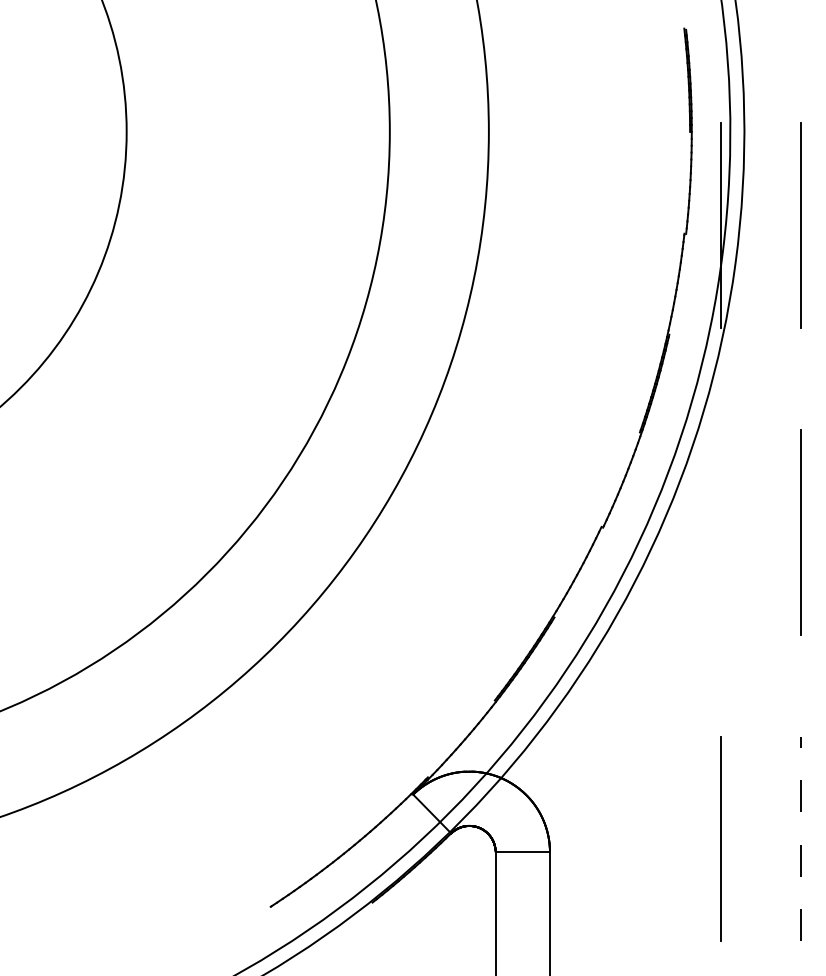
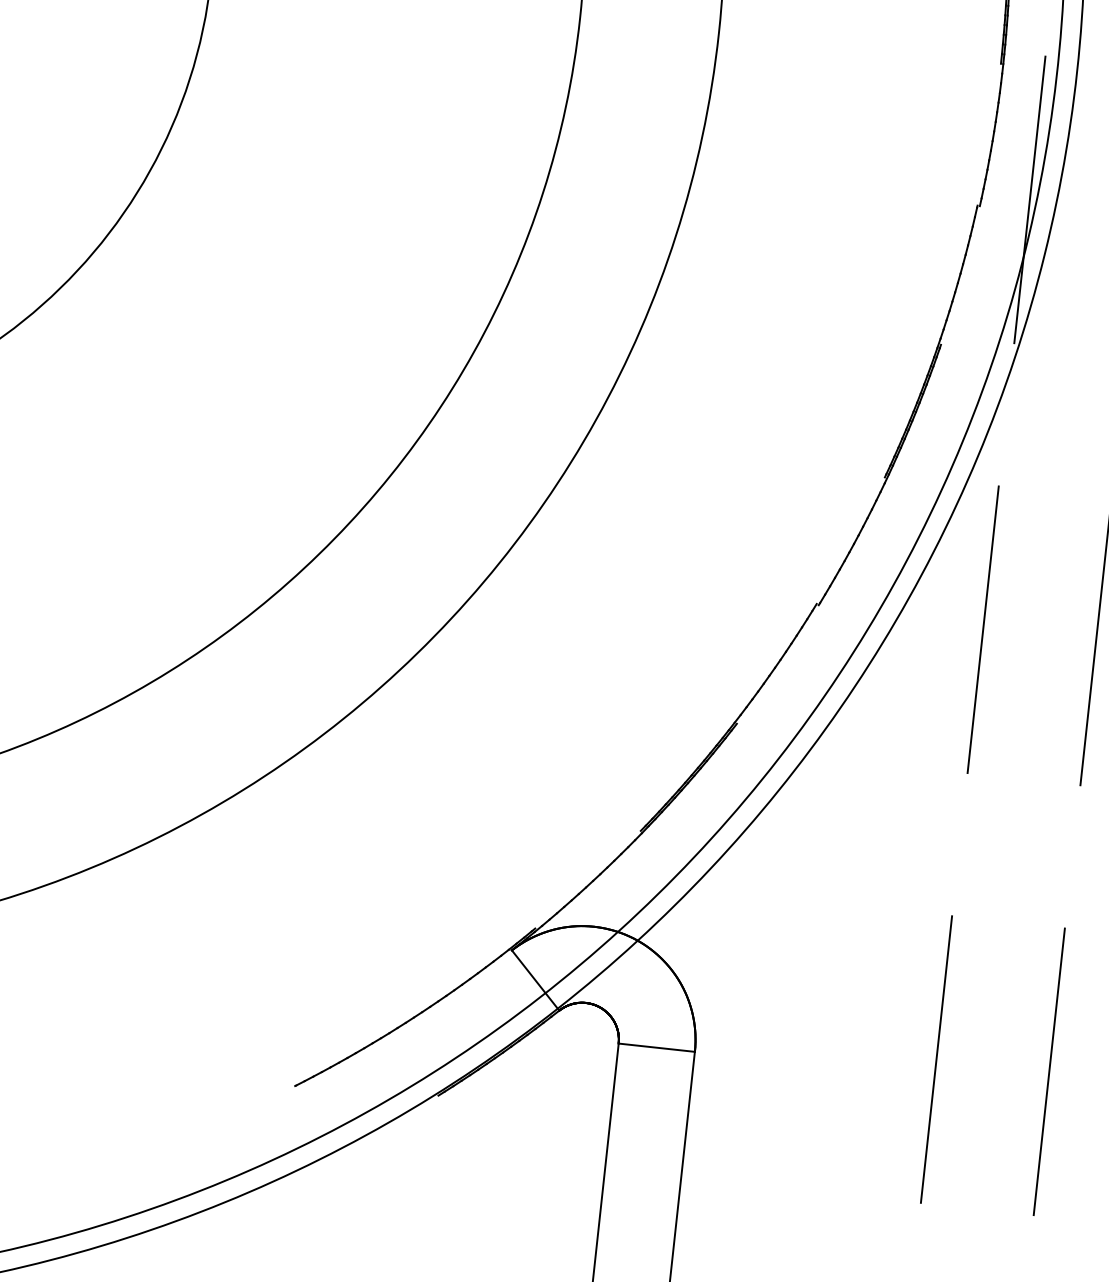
line: (720, 532) -> (982, 629), added
line: (801, 838) -> (1049, 1071), dashed -> solid

